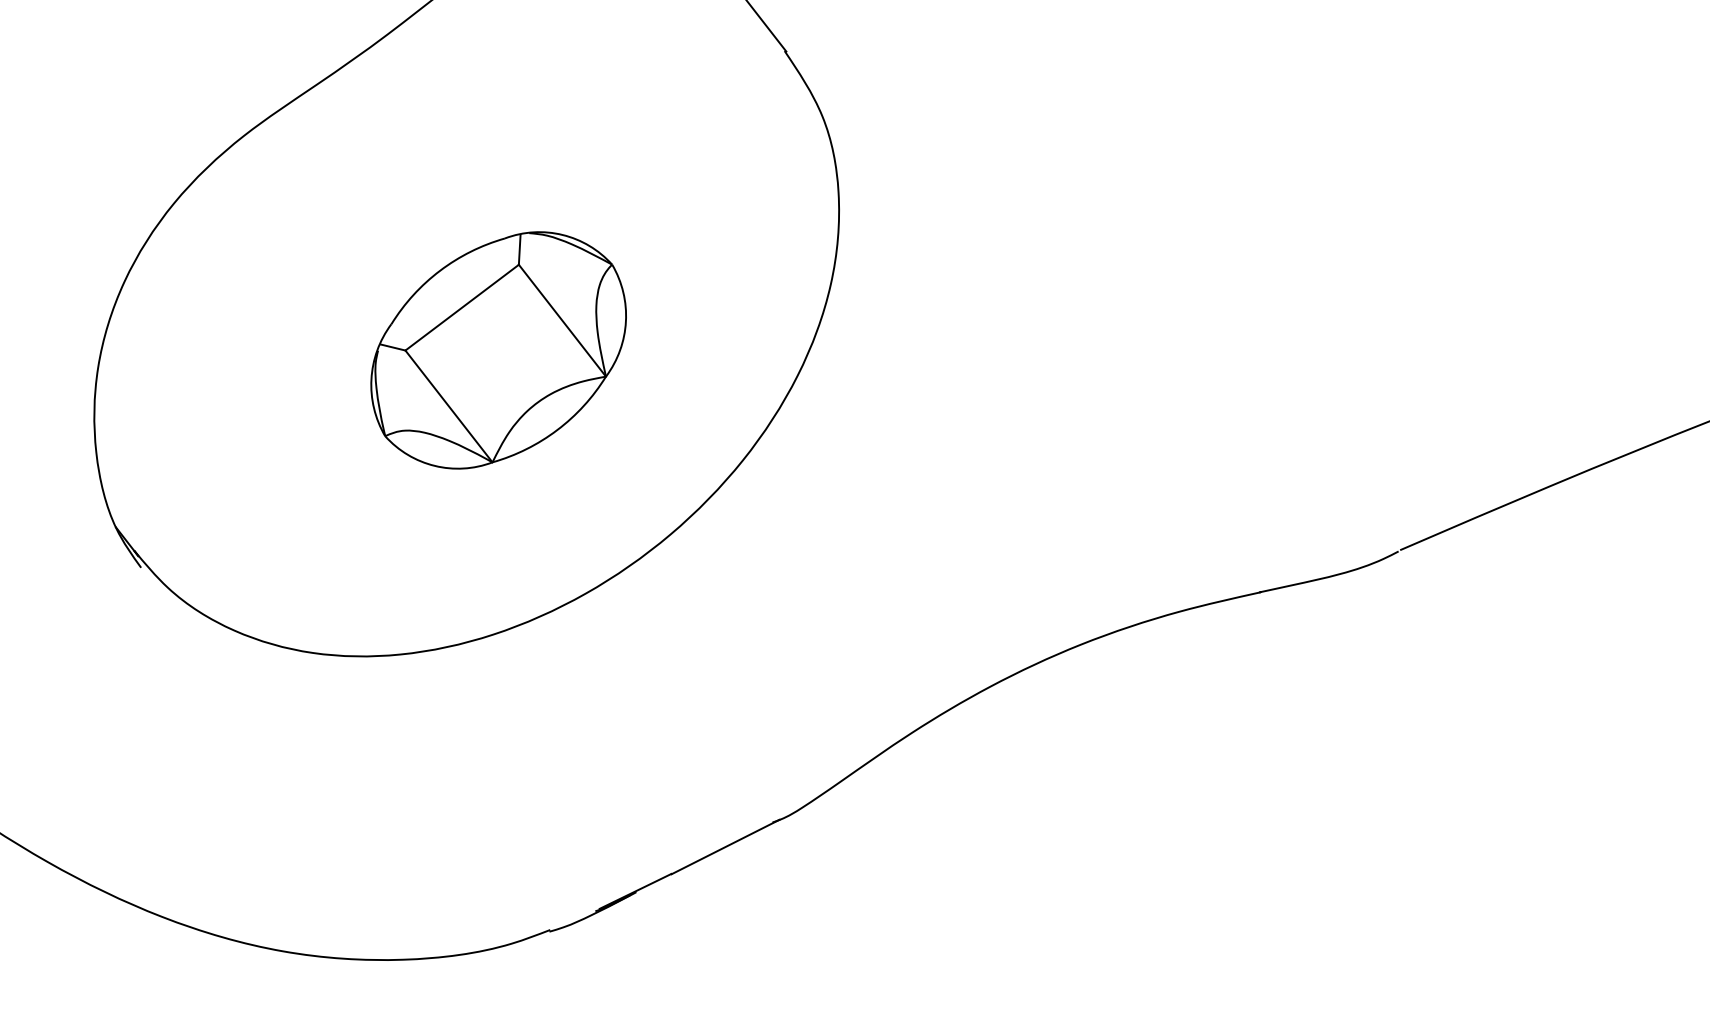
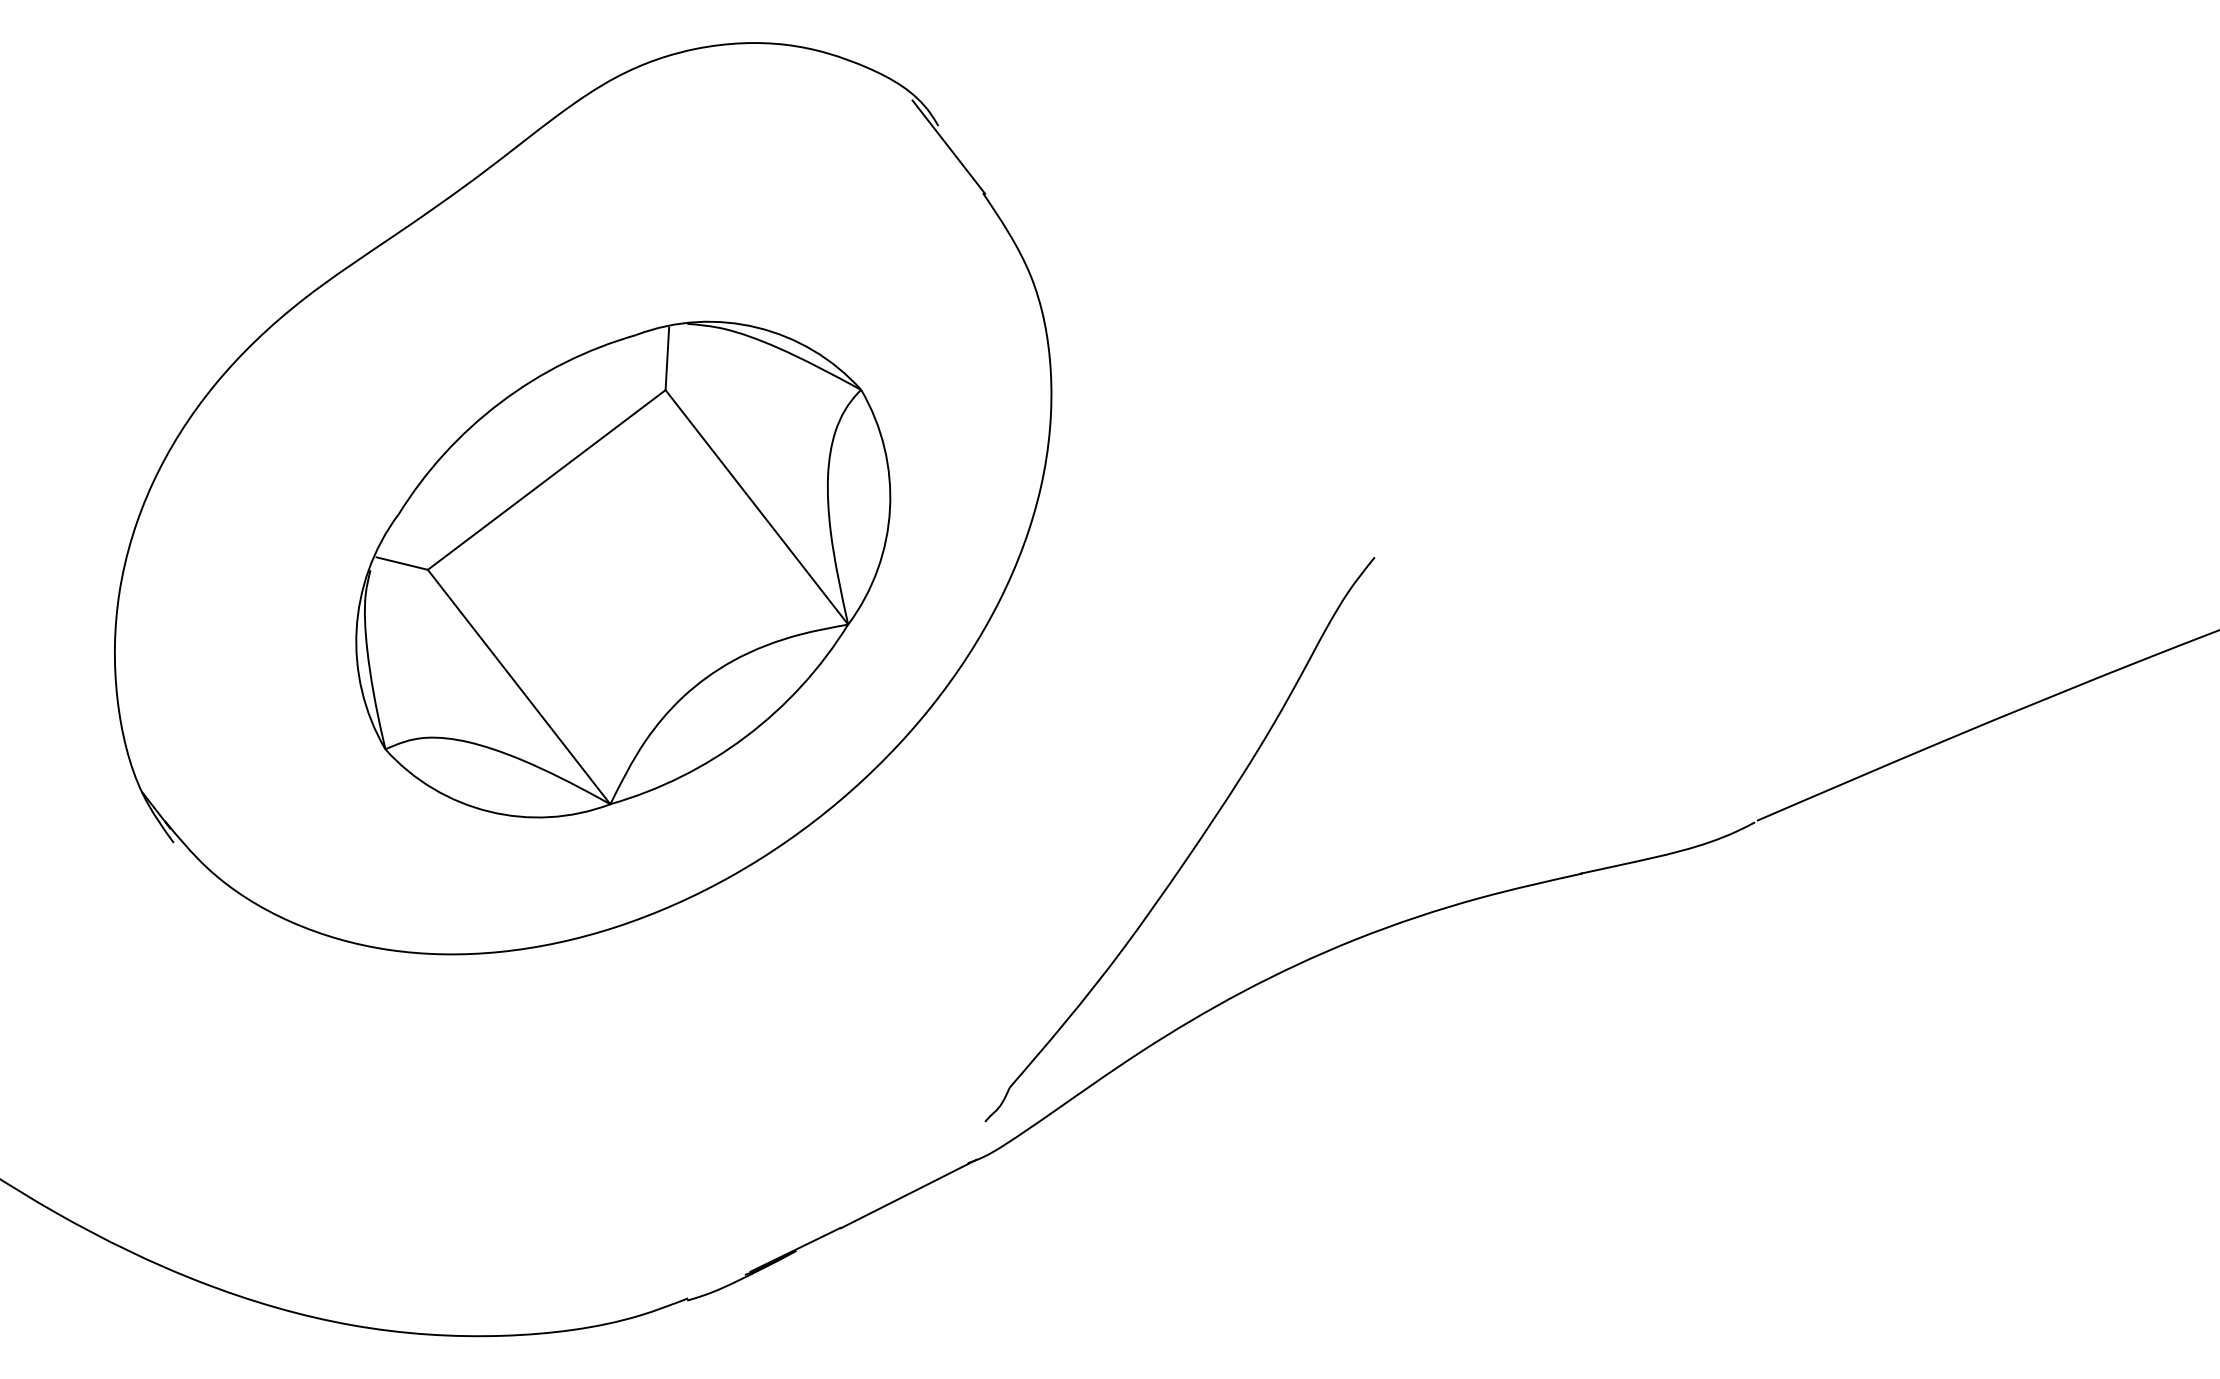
part: (498, 350) -> (623, 569), size x1.67
part: (952, 571) -> (1193, 847), added

